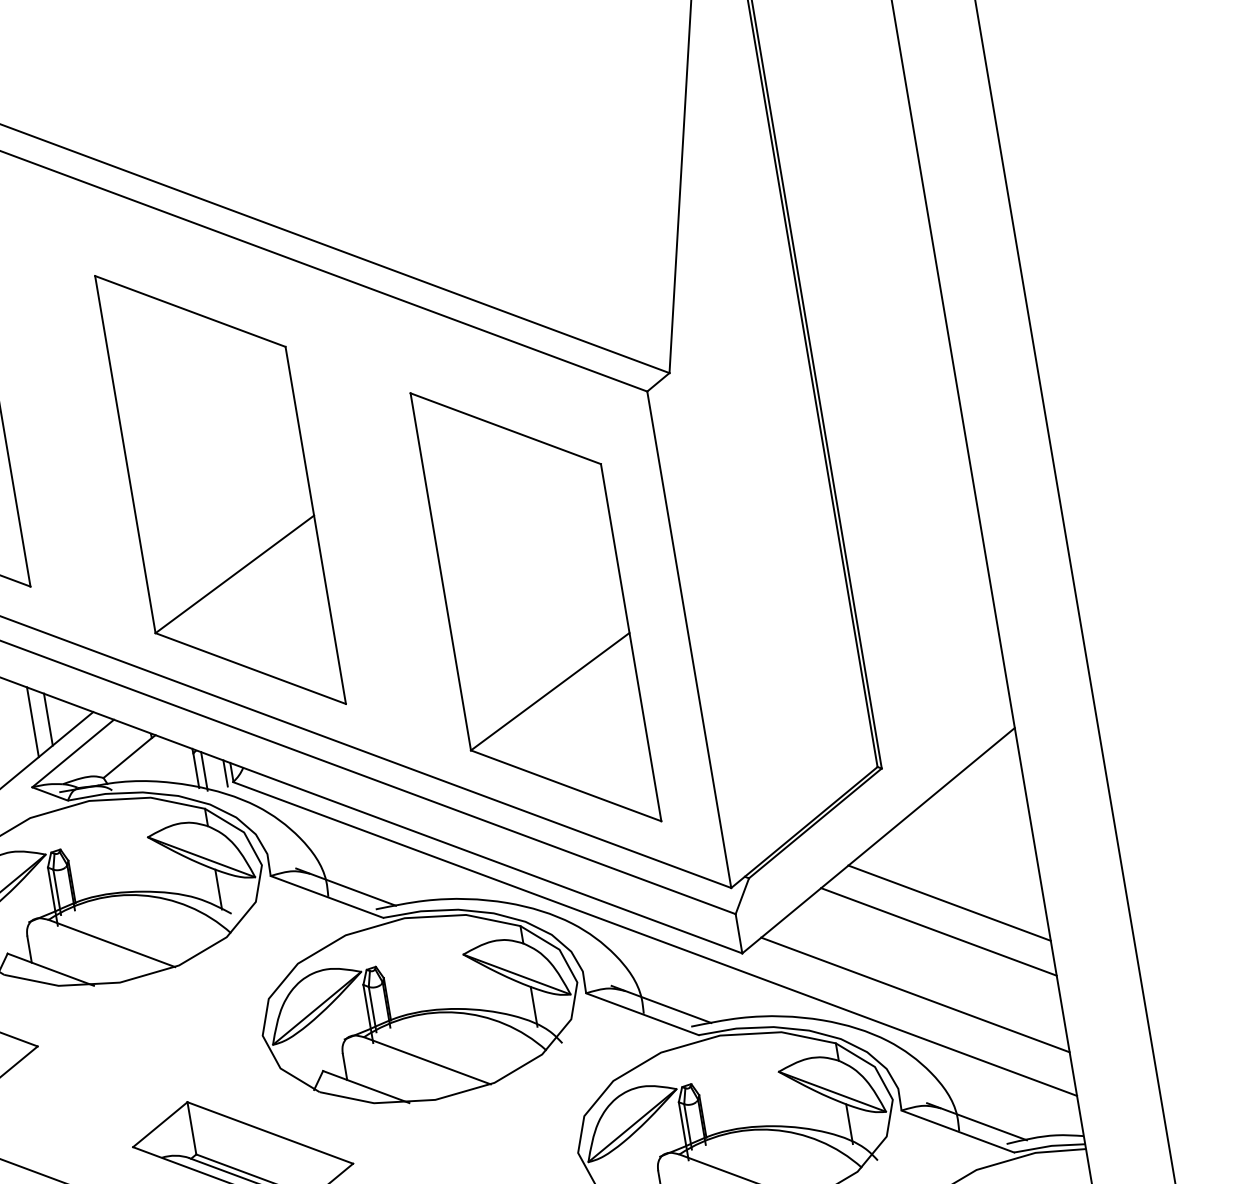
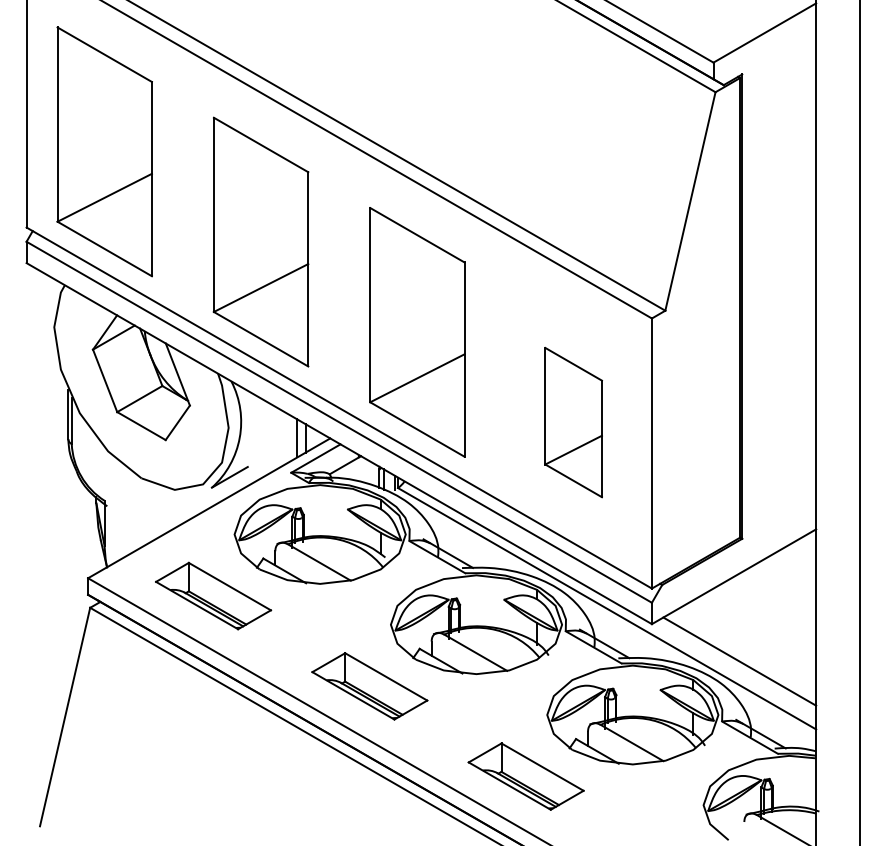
part: (535, 607) -> (573, 422), size x0.6
line: (948, 904) -> (765, 616), removed
line: (938, 932) -> (757, 630), removed

